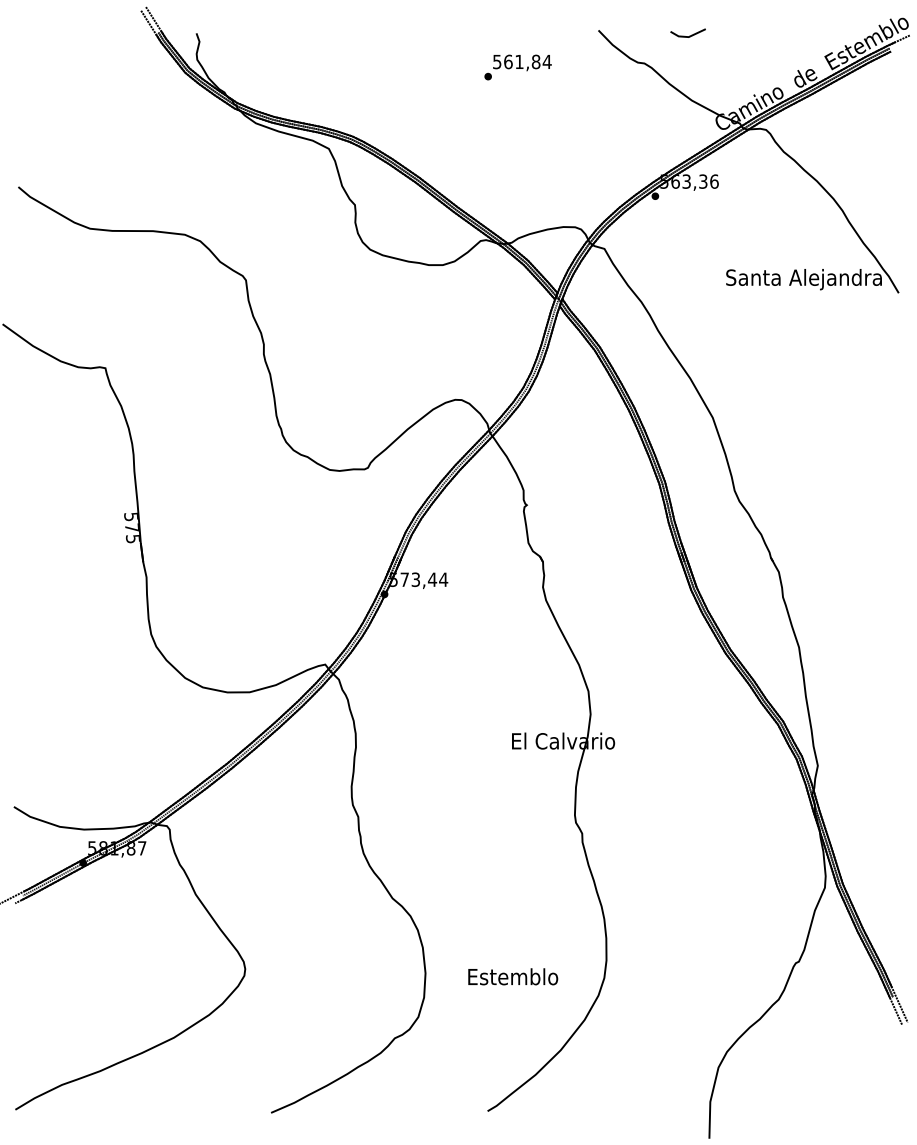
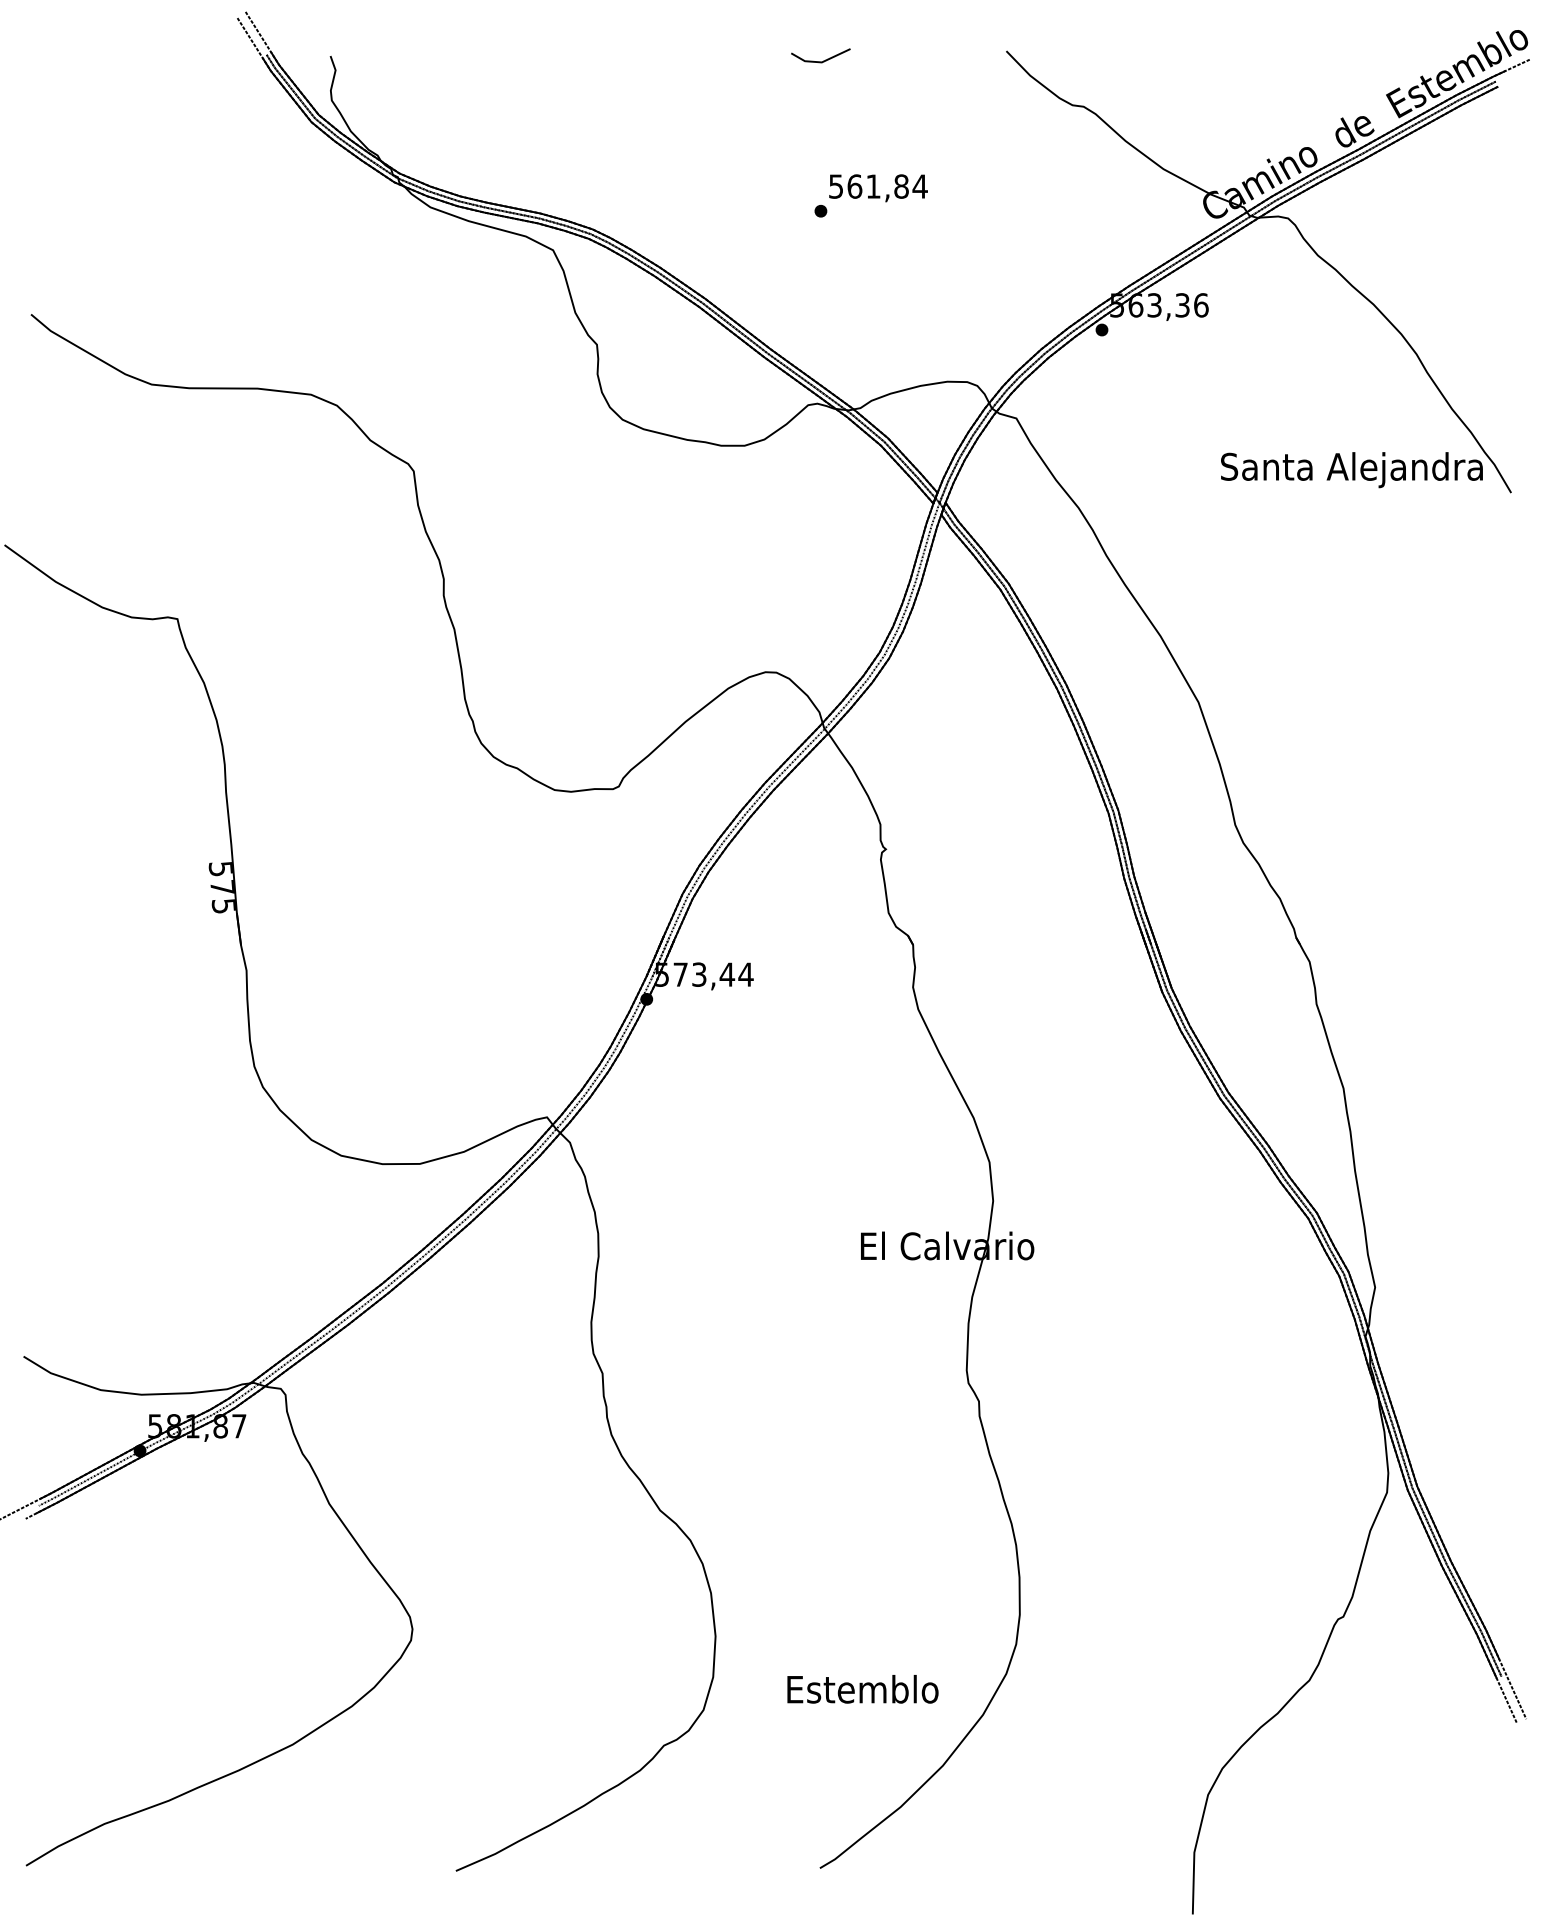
line: (689, 35) -> (823, 59), moved
text: (517, 67) -> (870, 195), moved
text: (513, 976) -> (863, 1688), moved

